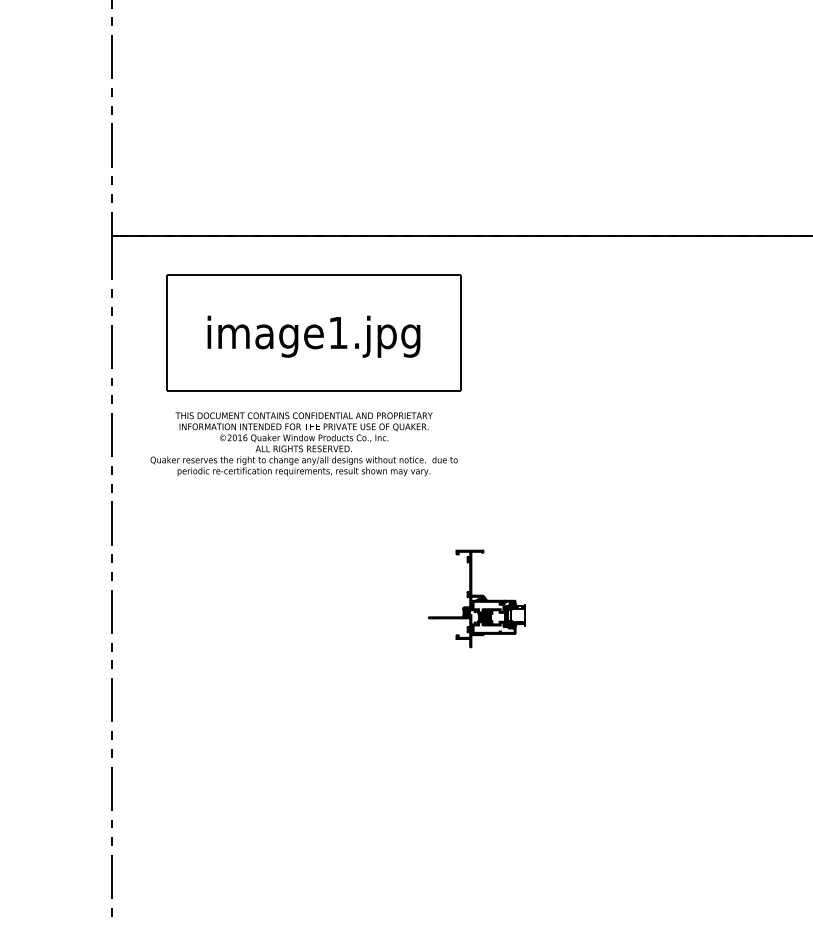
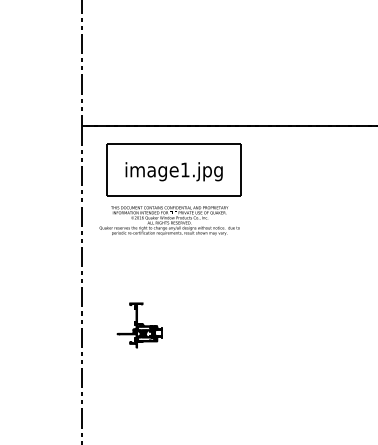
part: (476, 599) -> (139, 325), moved

